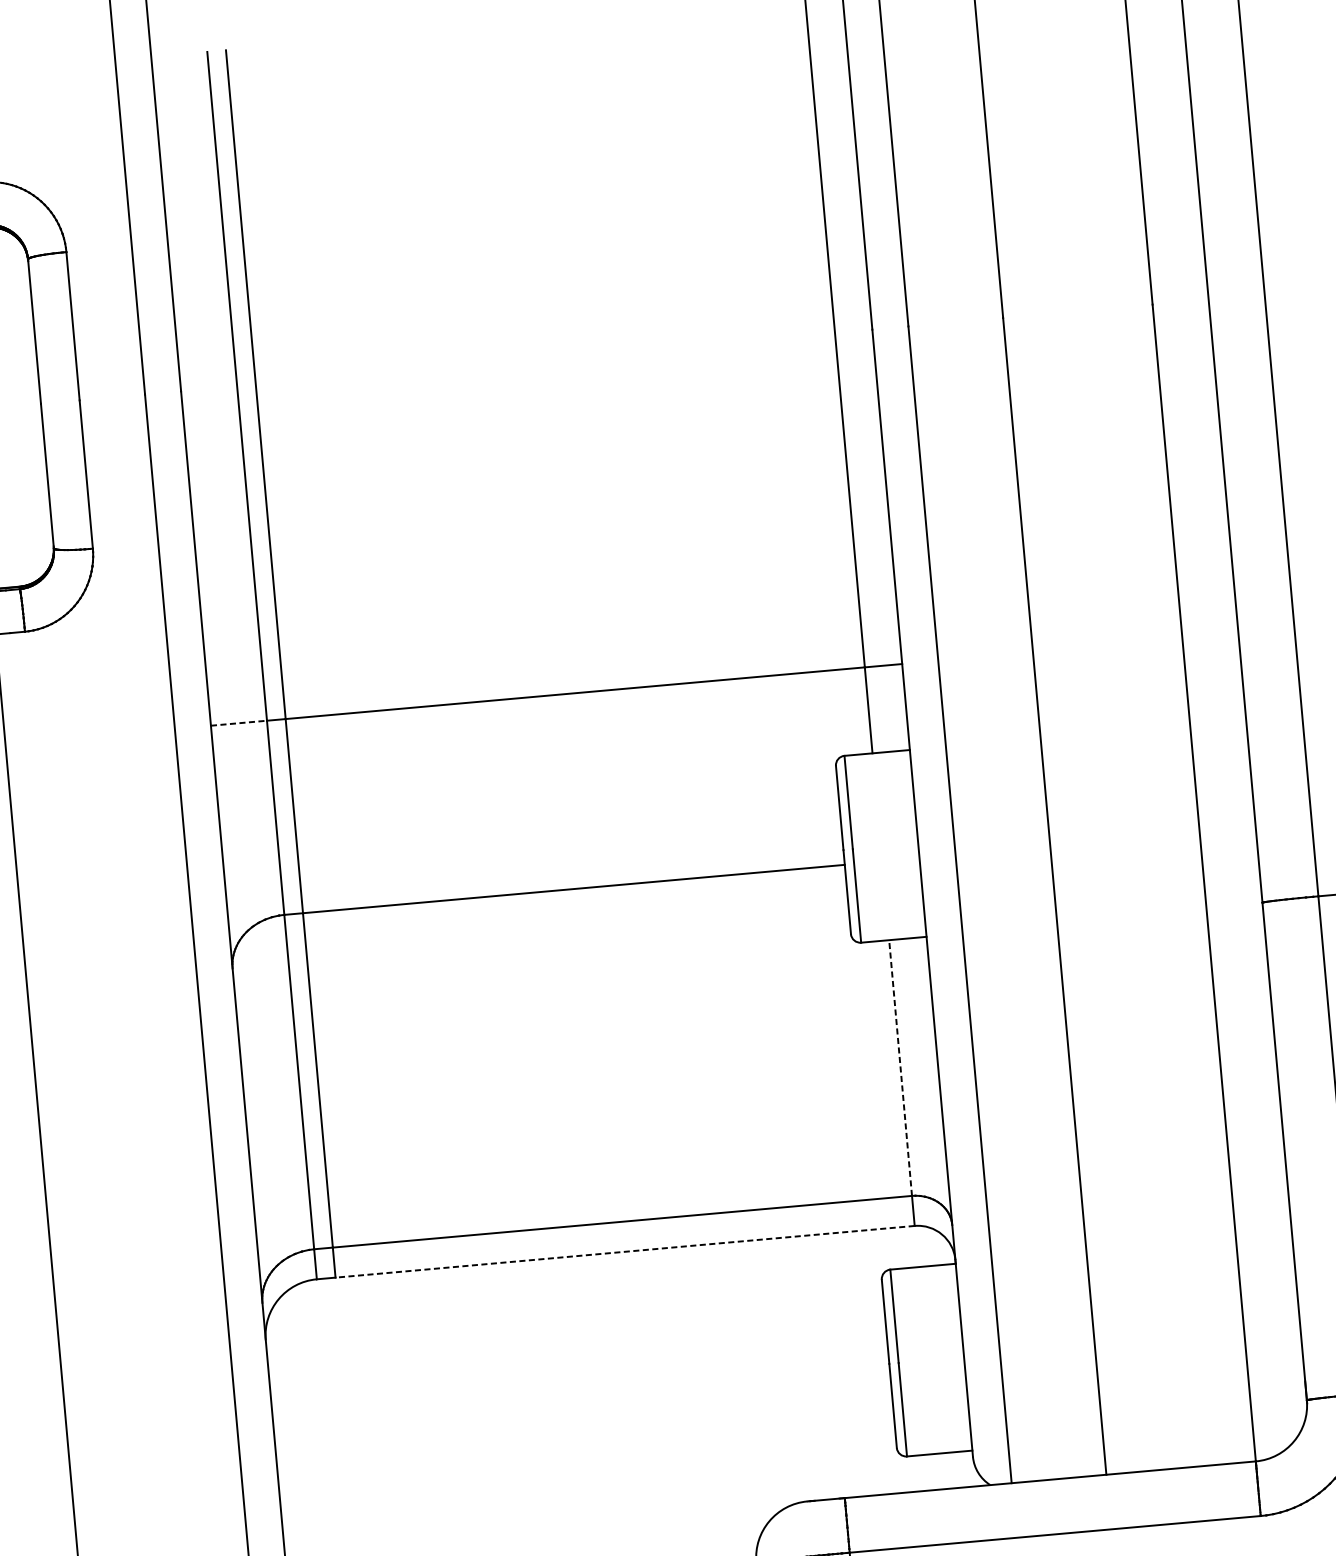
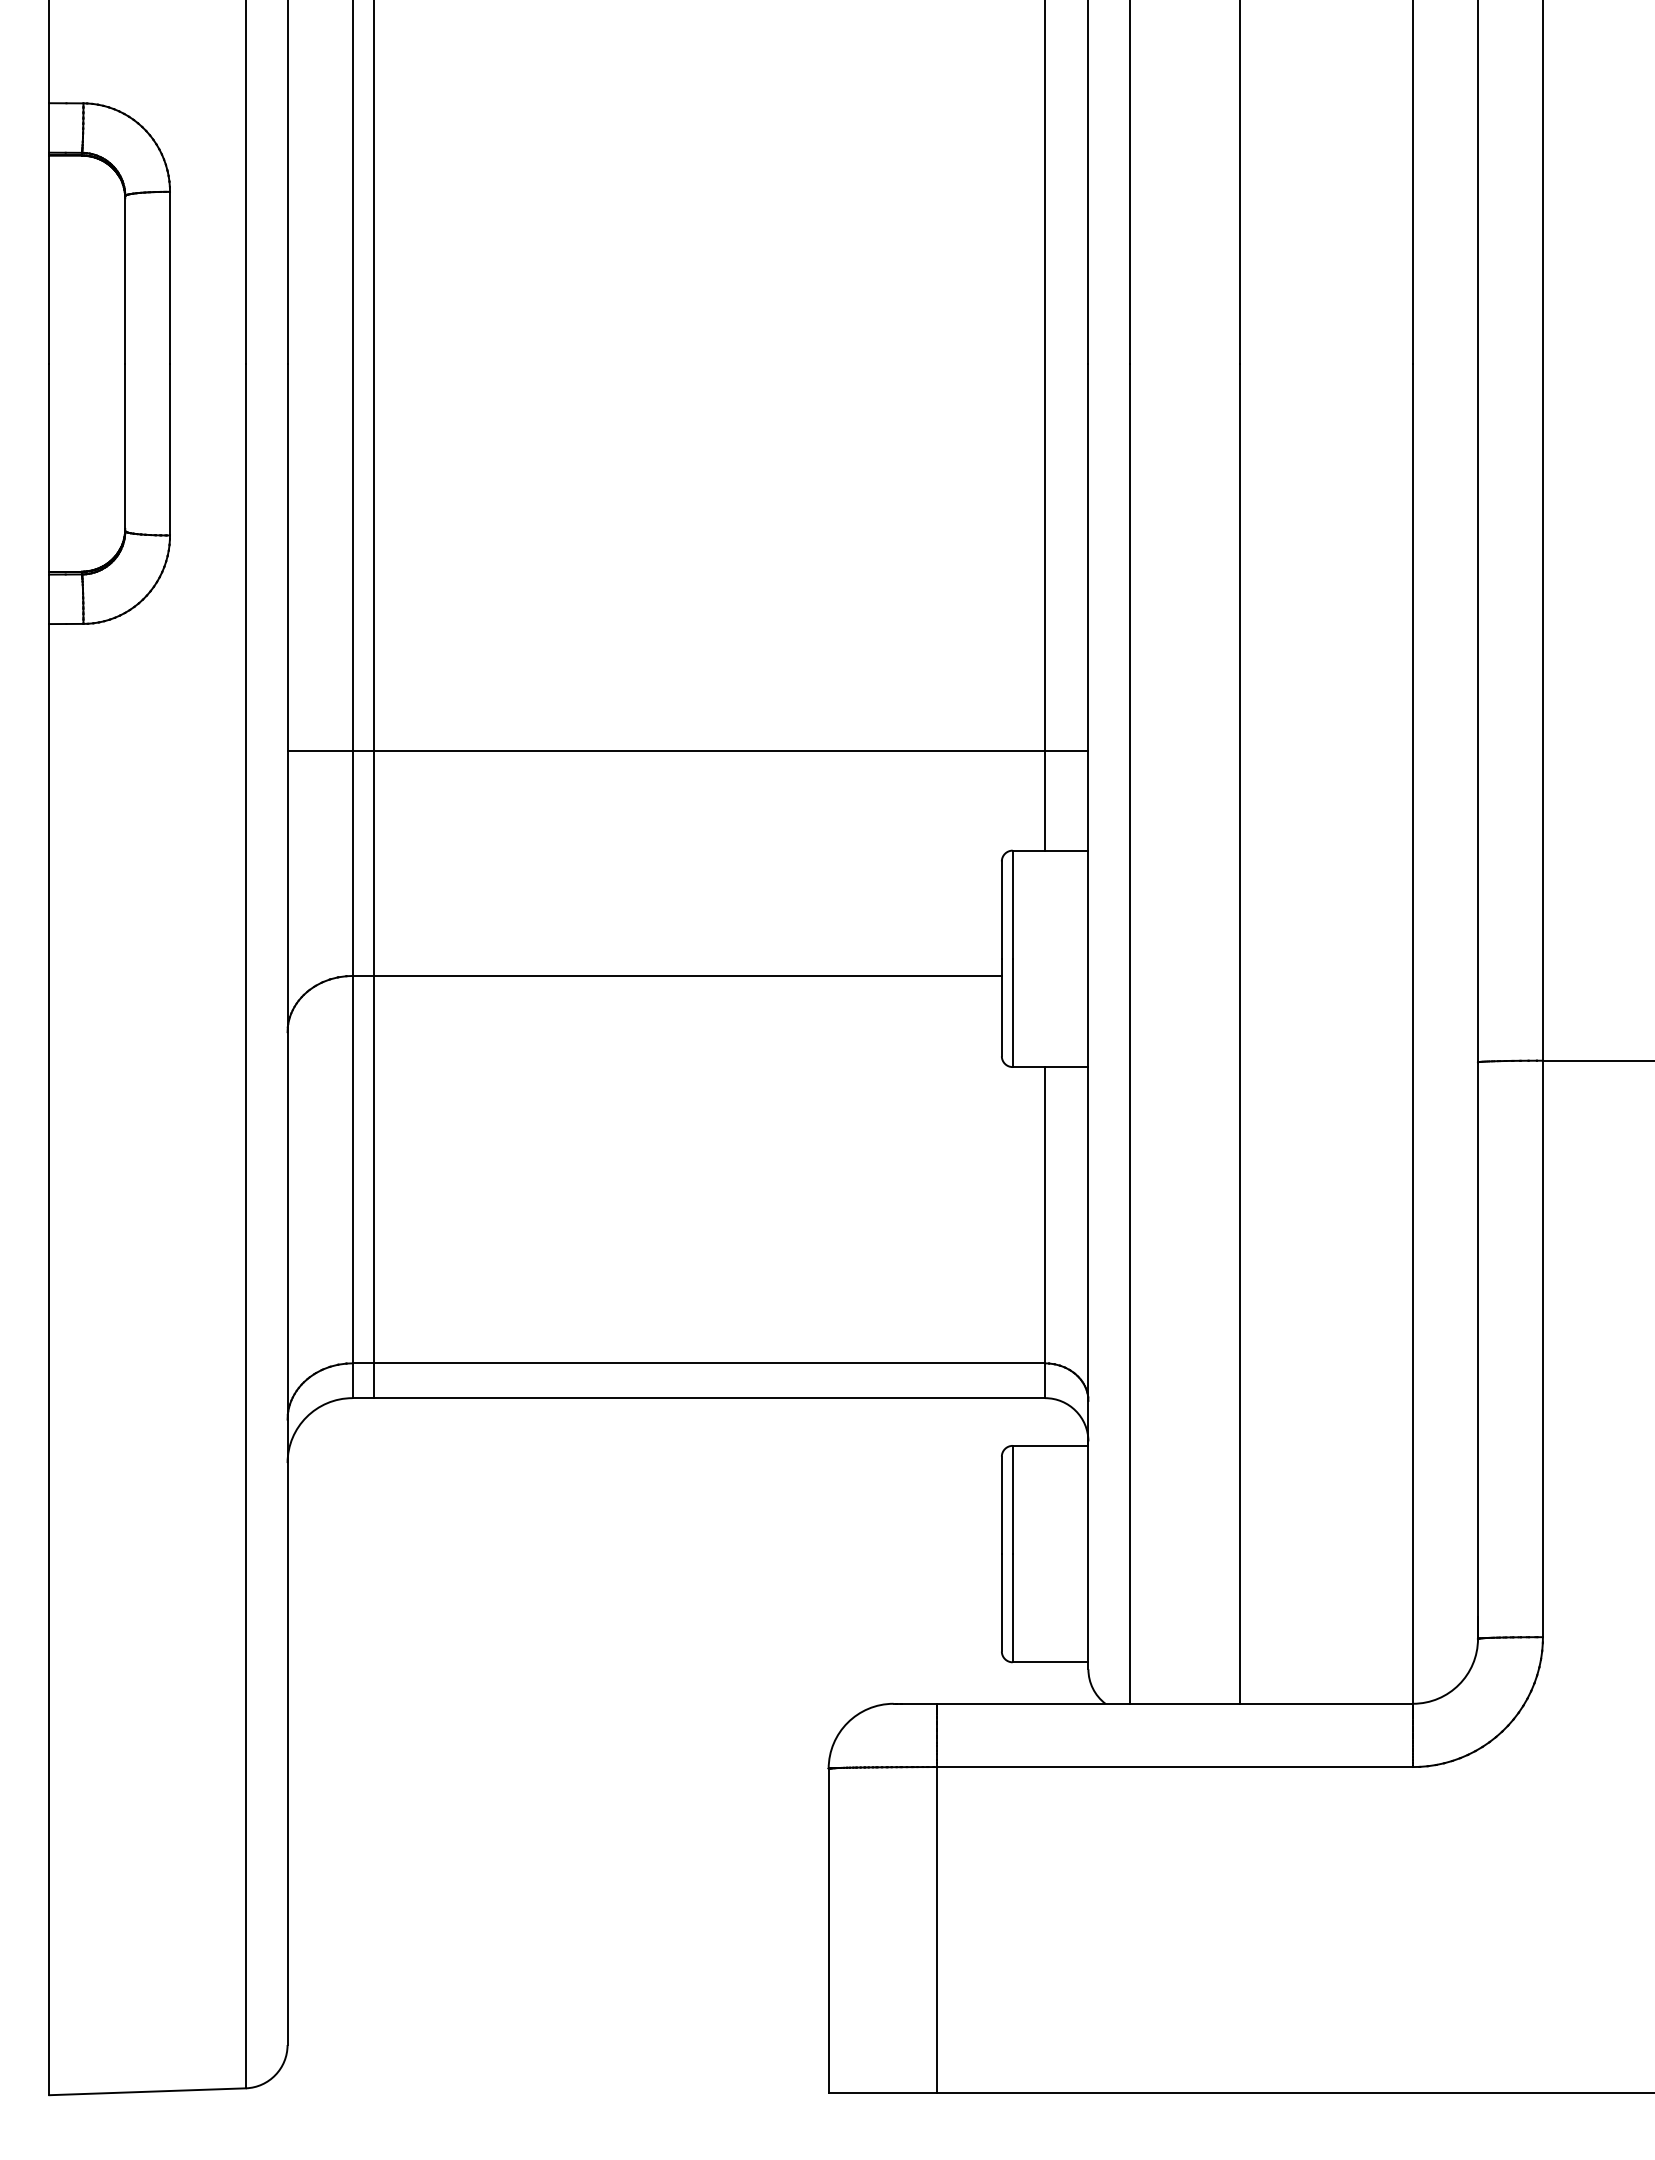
line: (239, 723) -> (320, 751), dashed -> solid
line: (900, 1067) -> (1045, 1214), dashed -> solid
line: (625, 1252) -> (709, 1398), dashed -> solid

